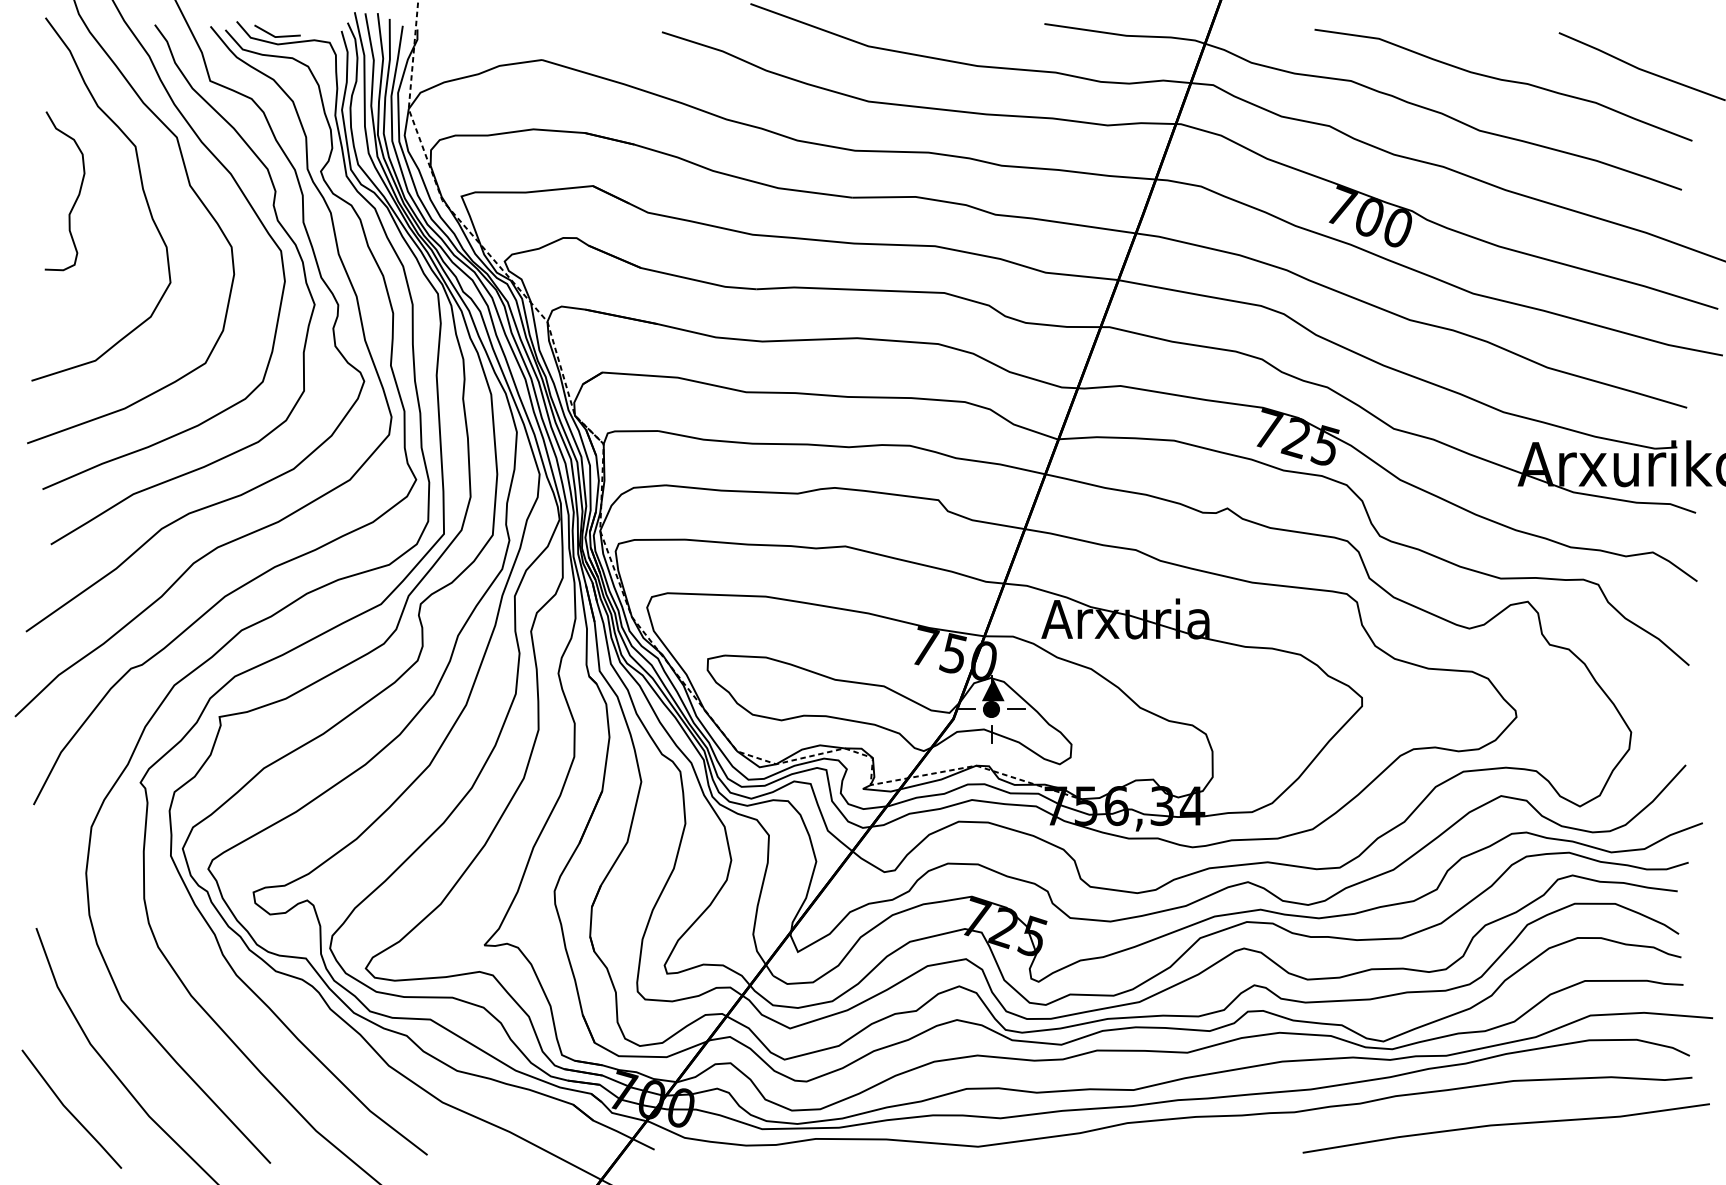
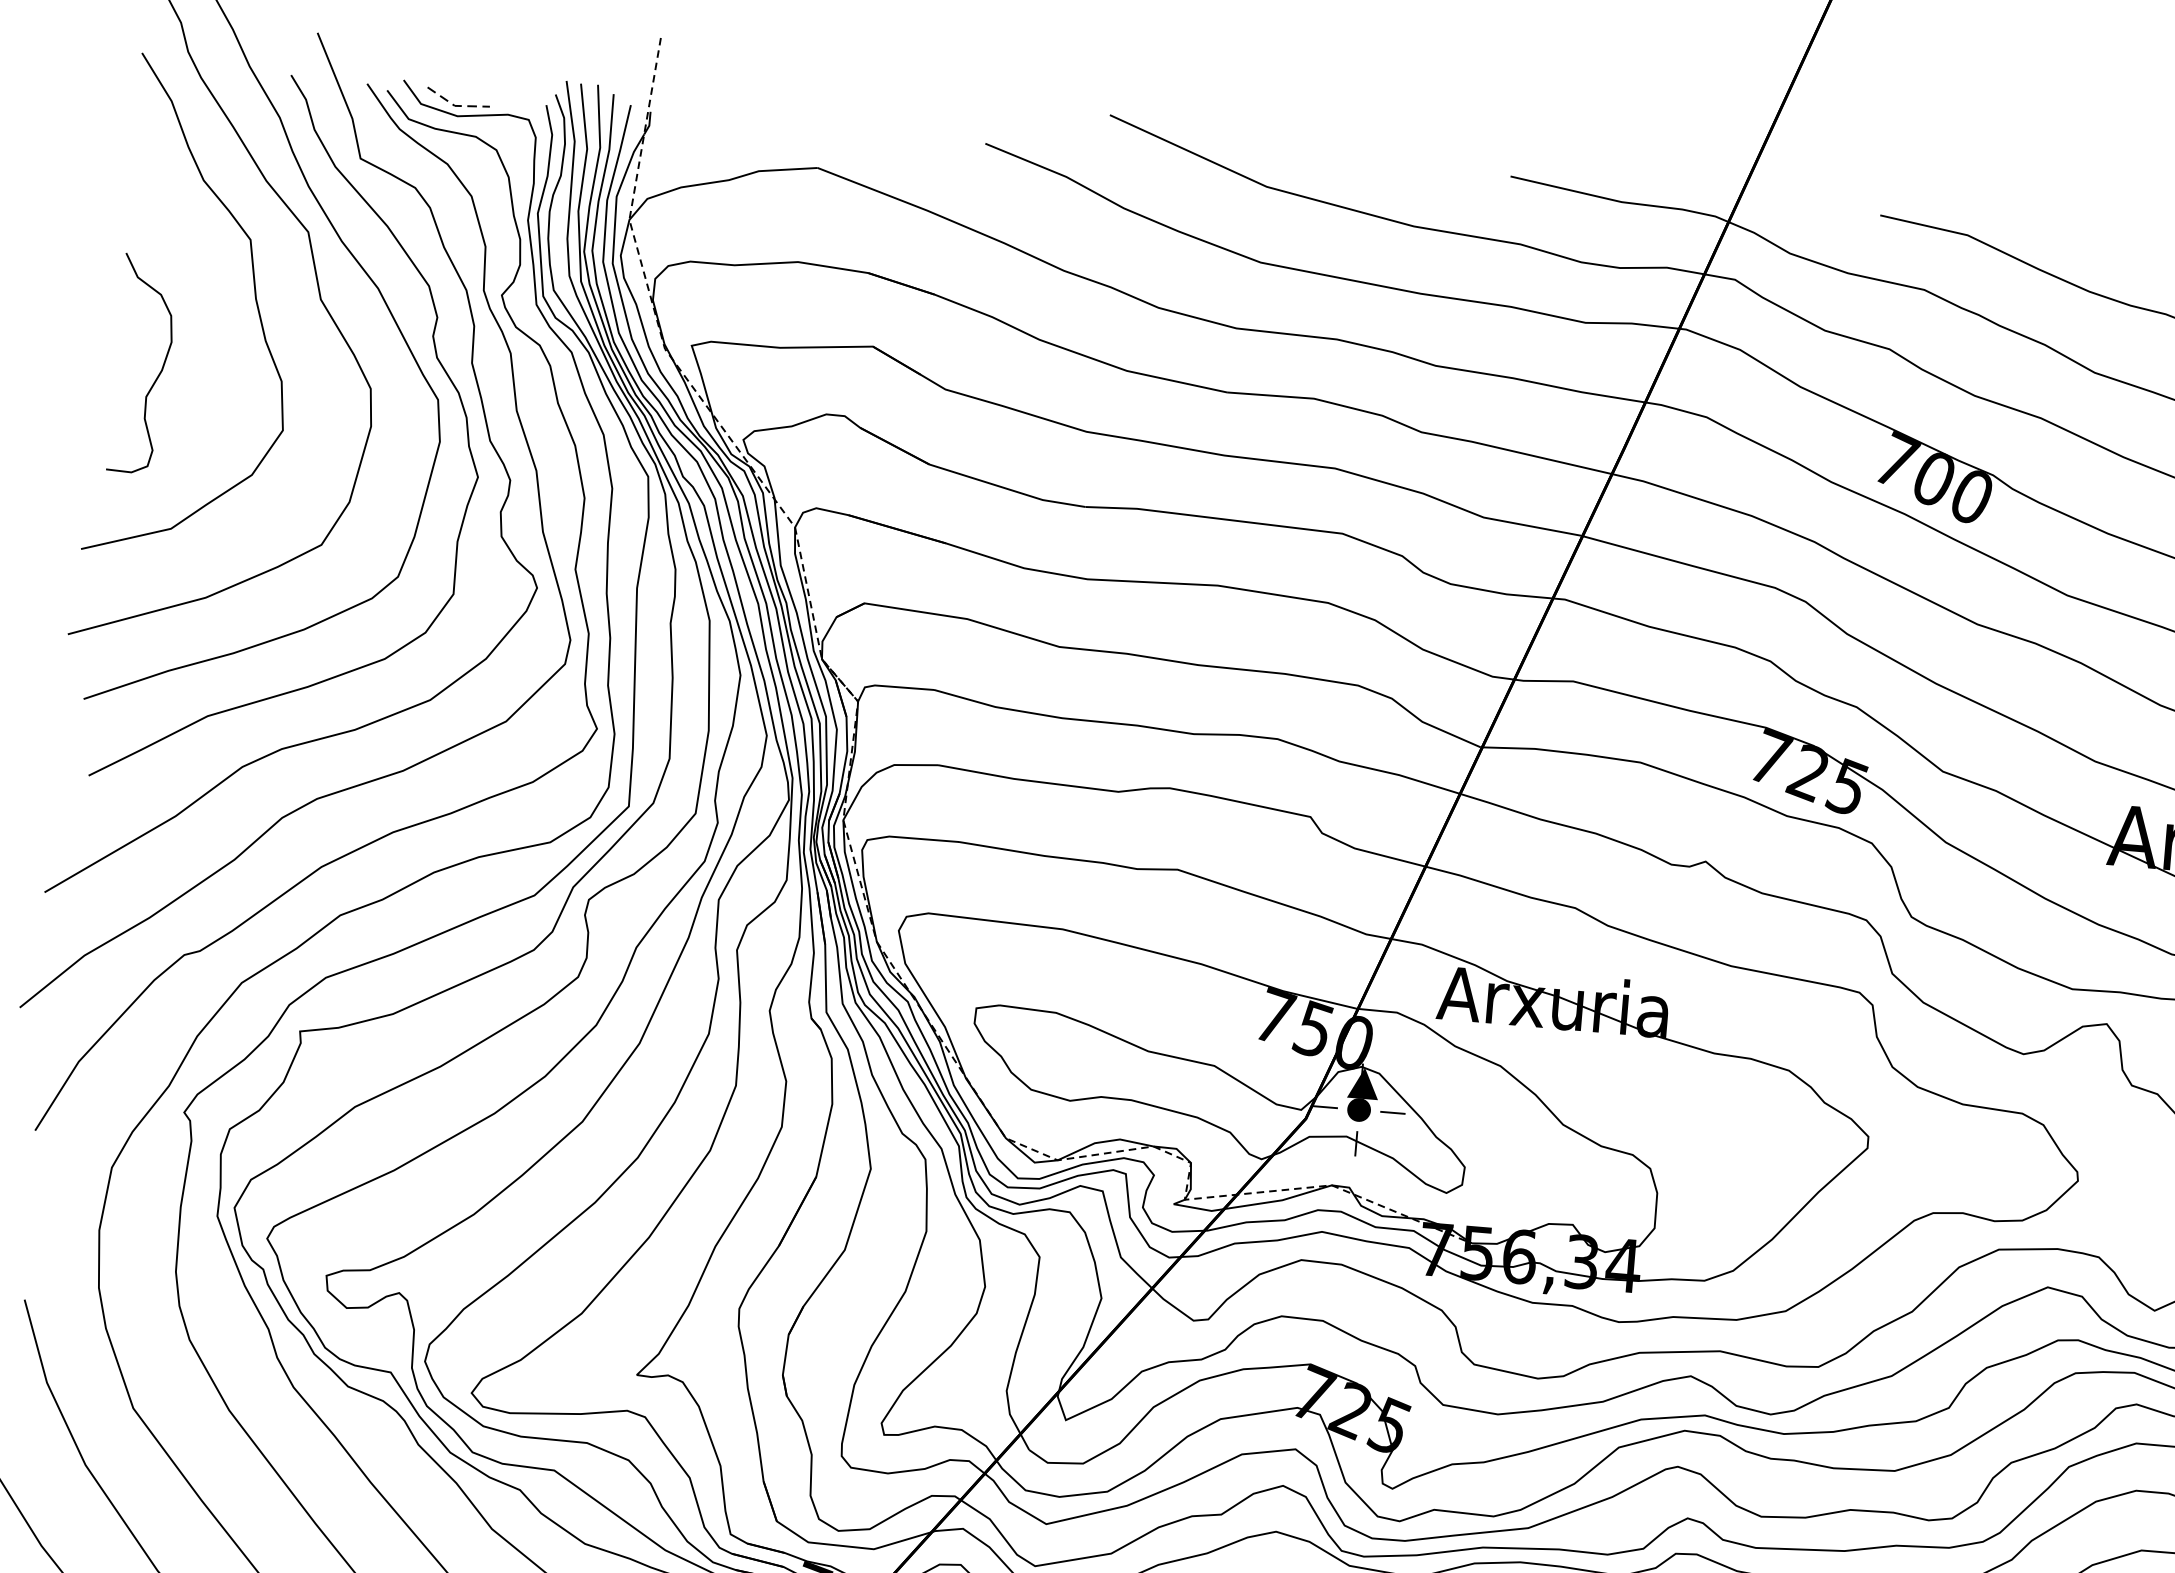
line: (276, 37) -> (456, 106), solid -> dashed
curve: (76, 197) -> (157, 374), moved

